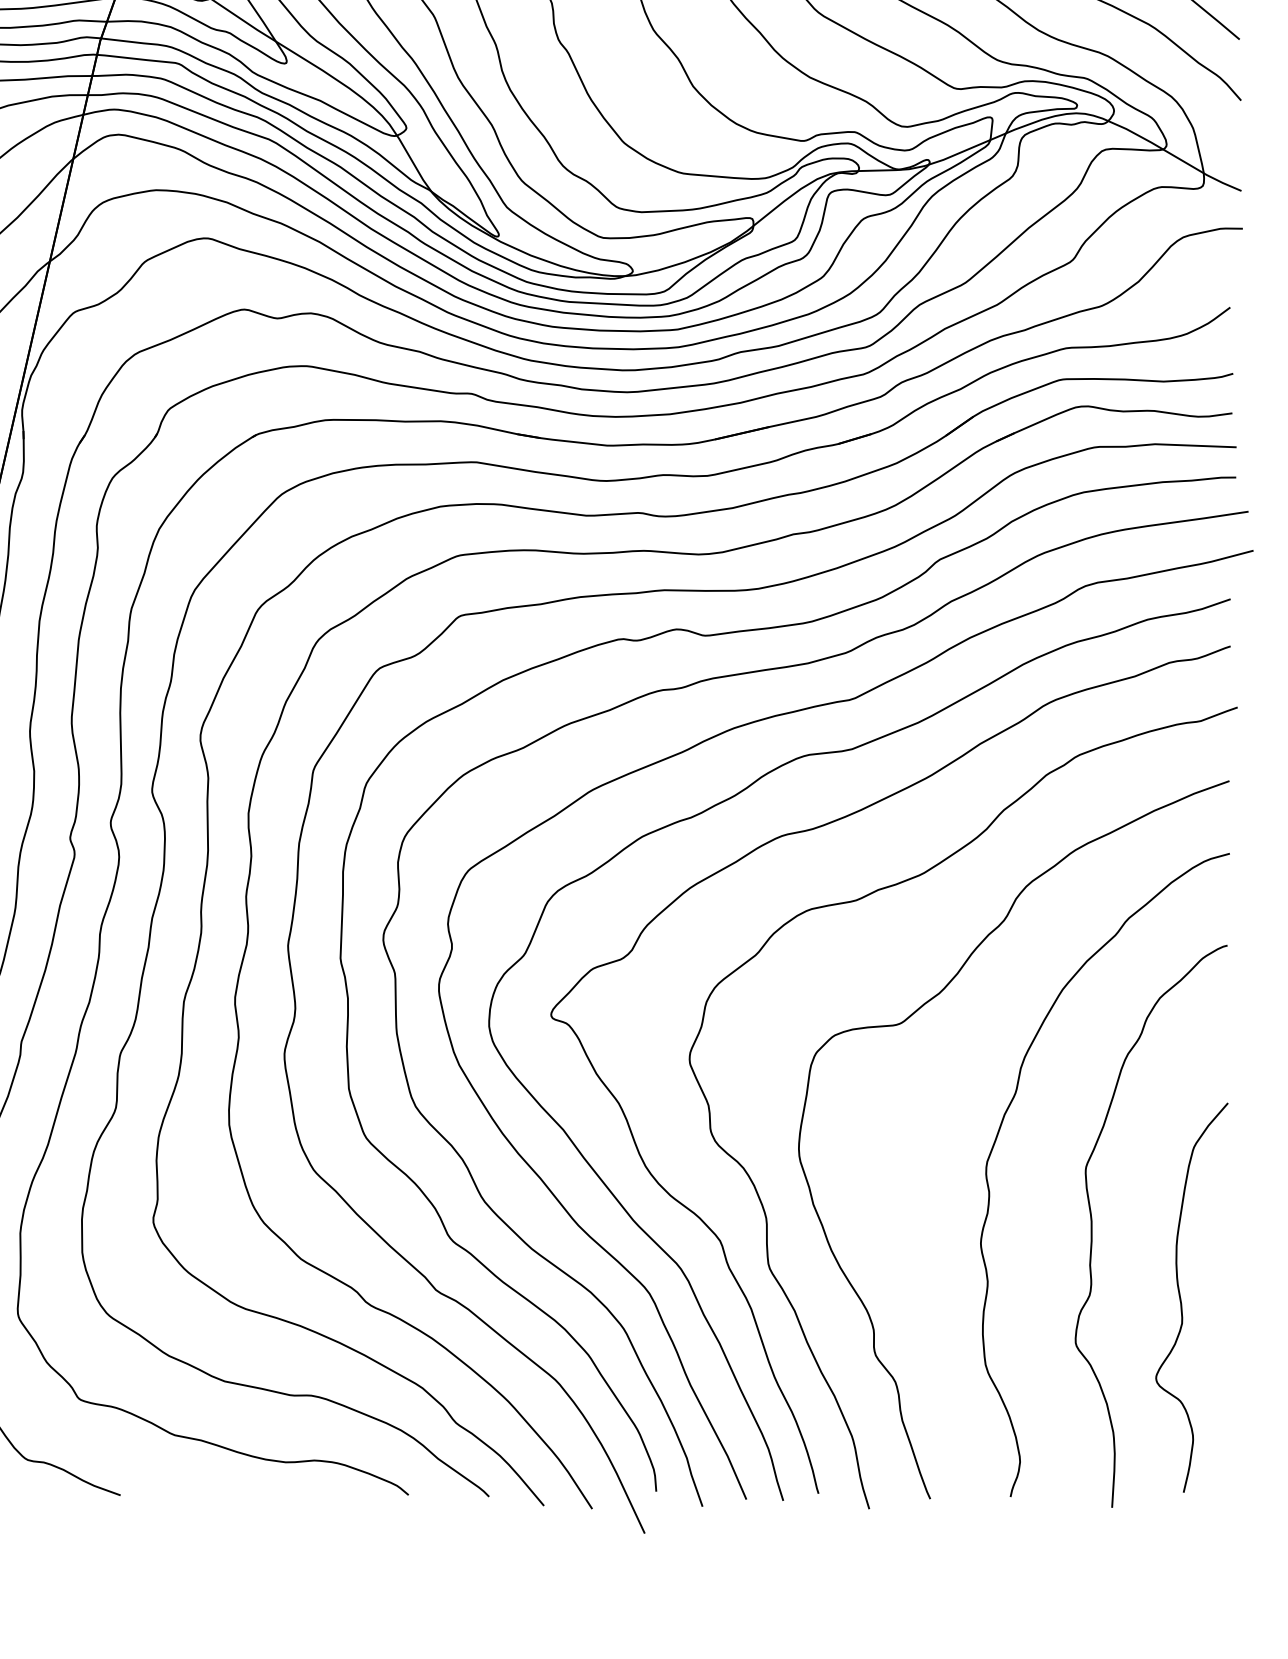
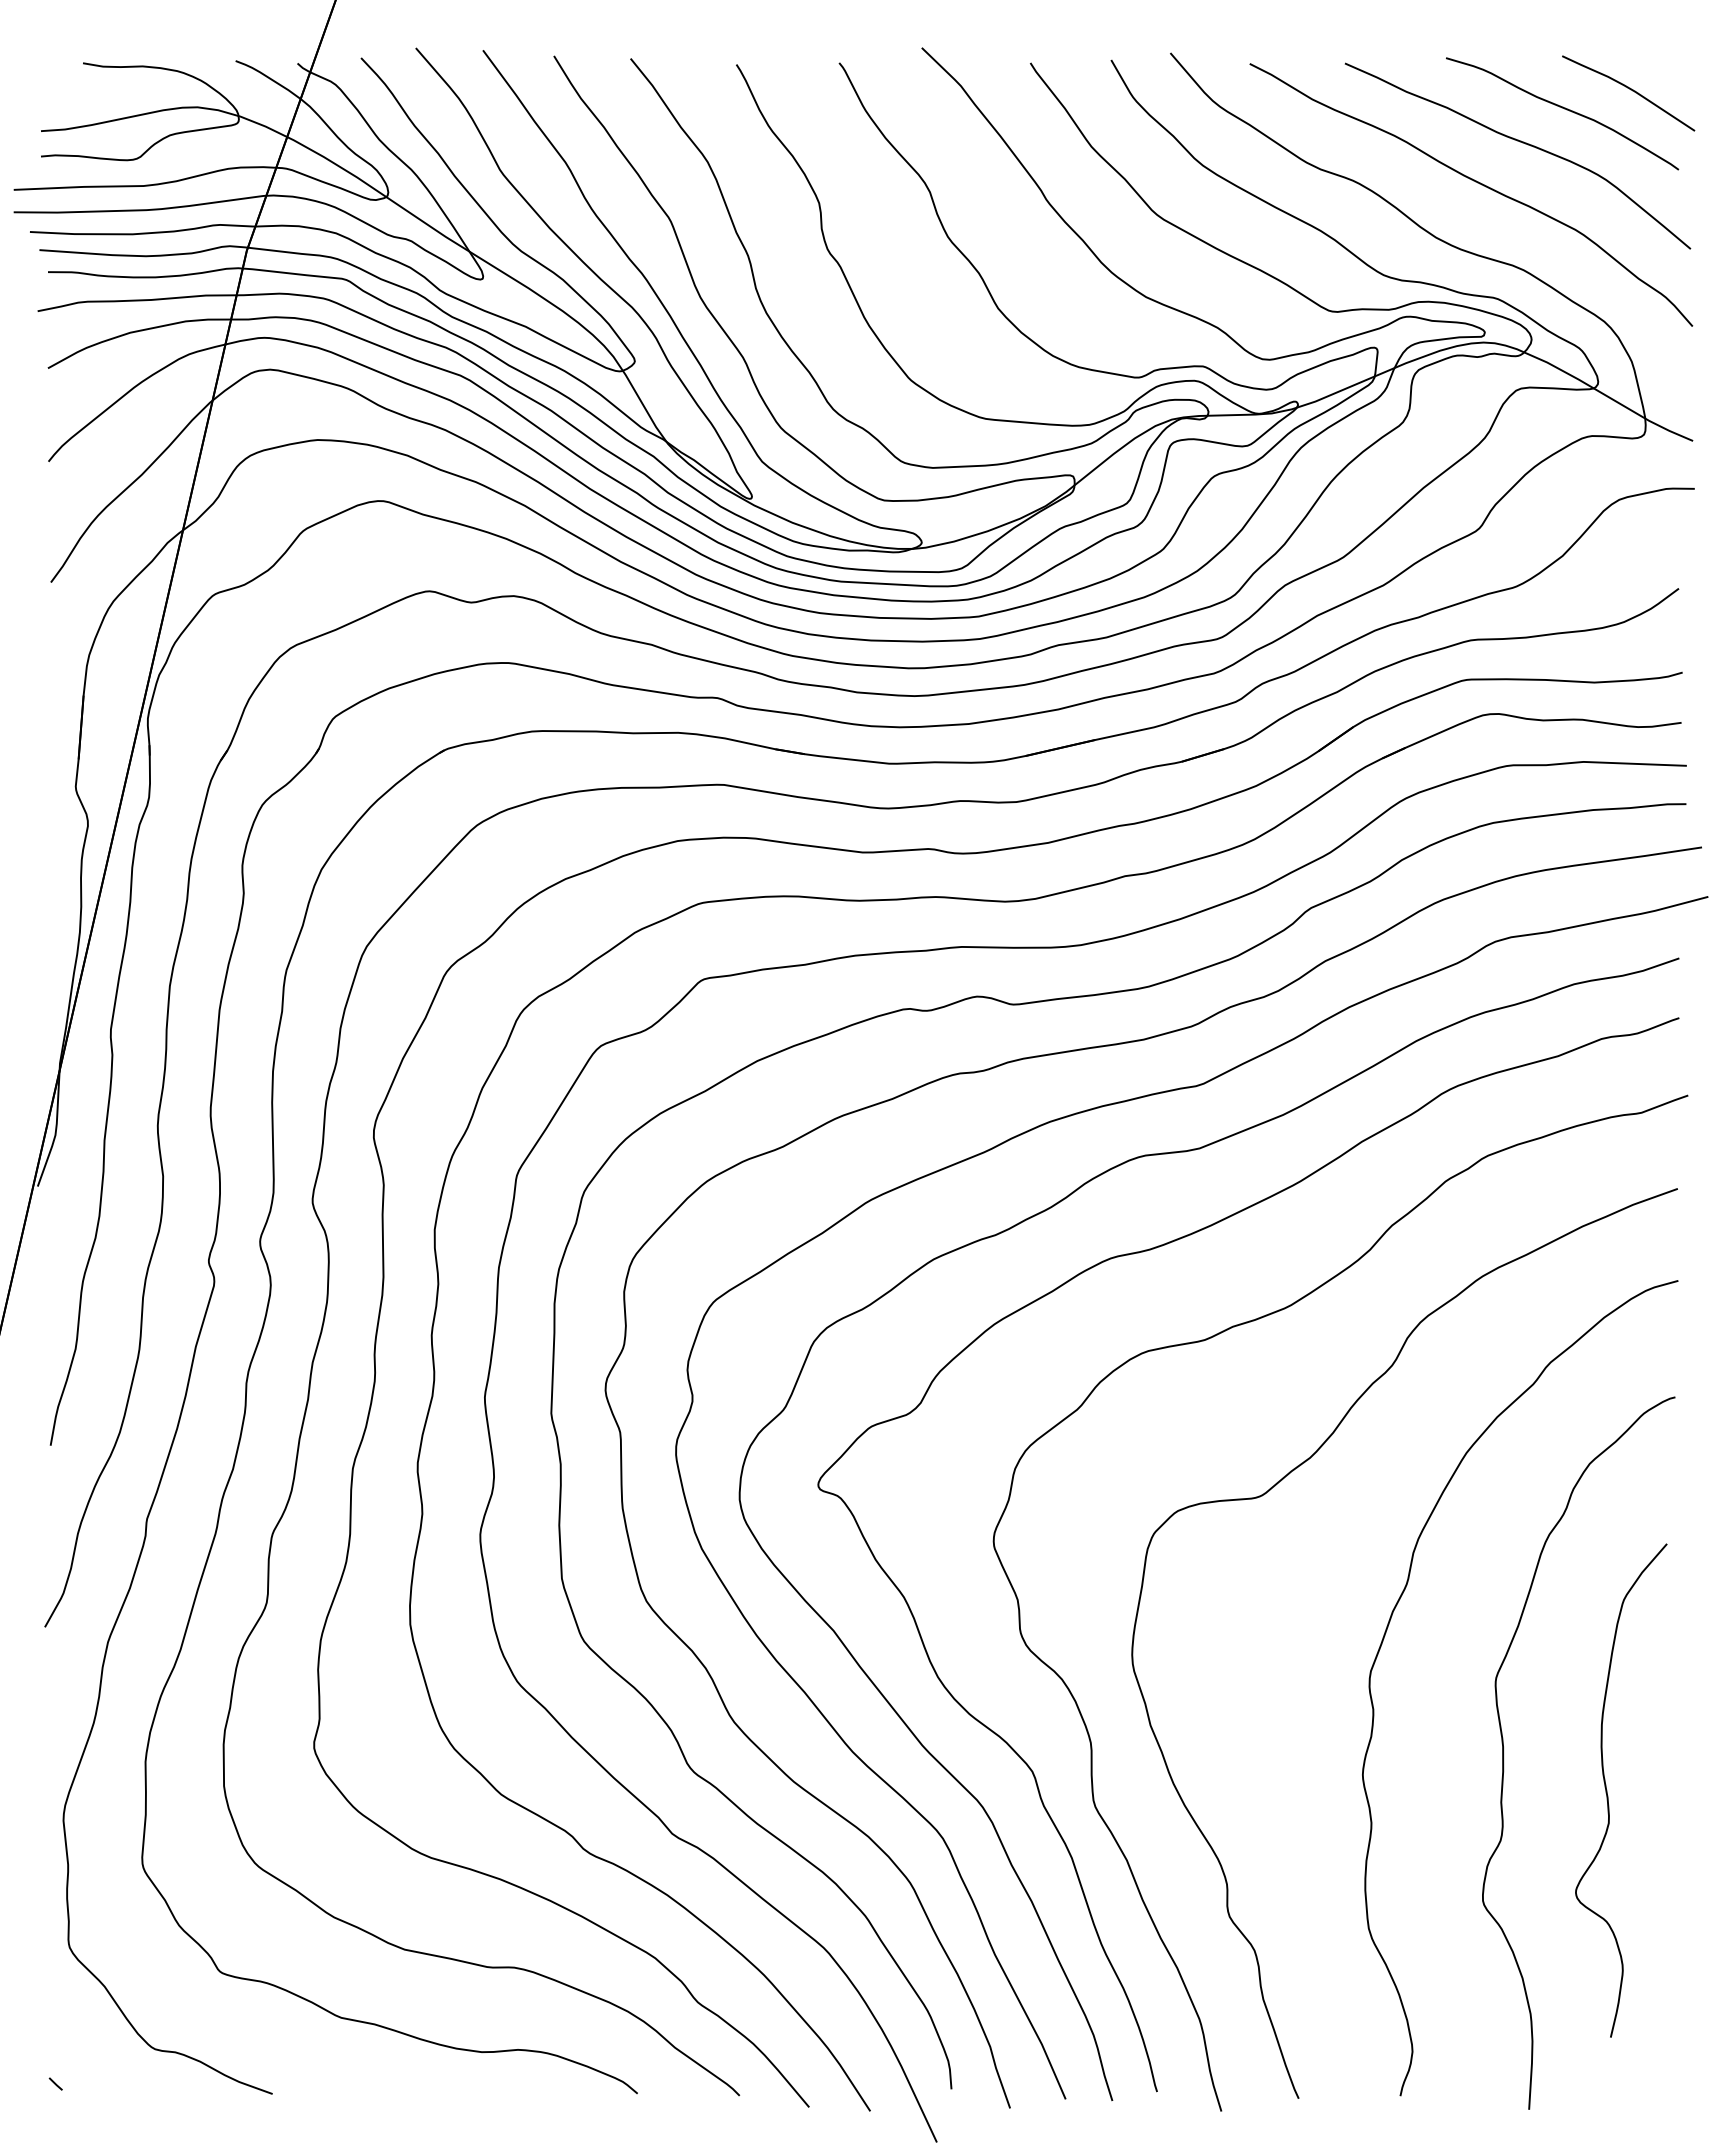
curve: (1181, 1301) -> (1608, 1795), moved

